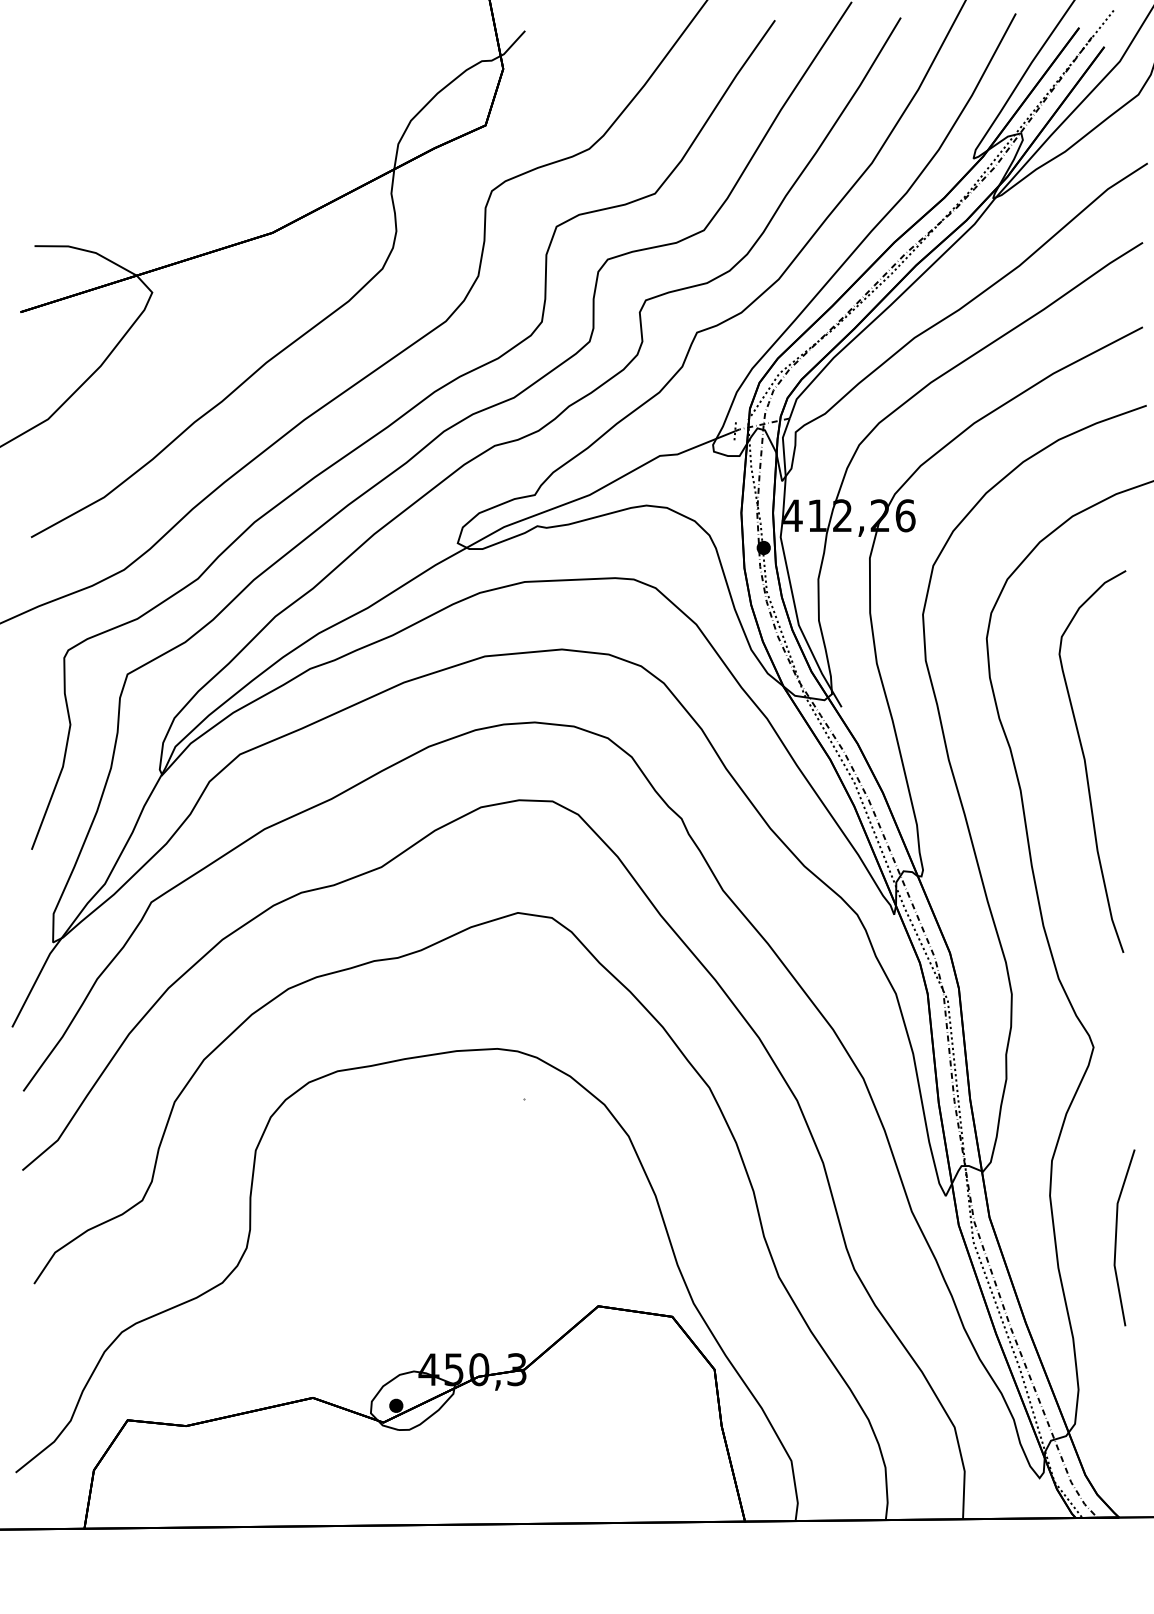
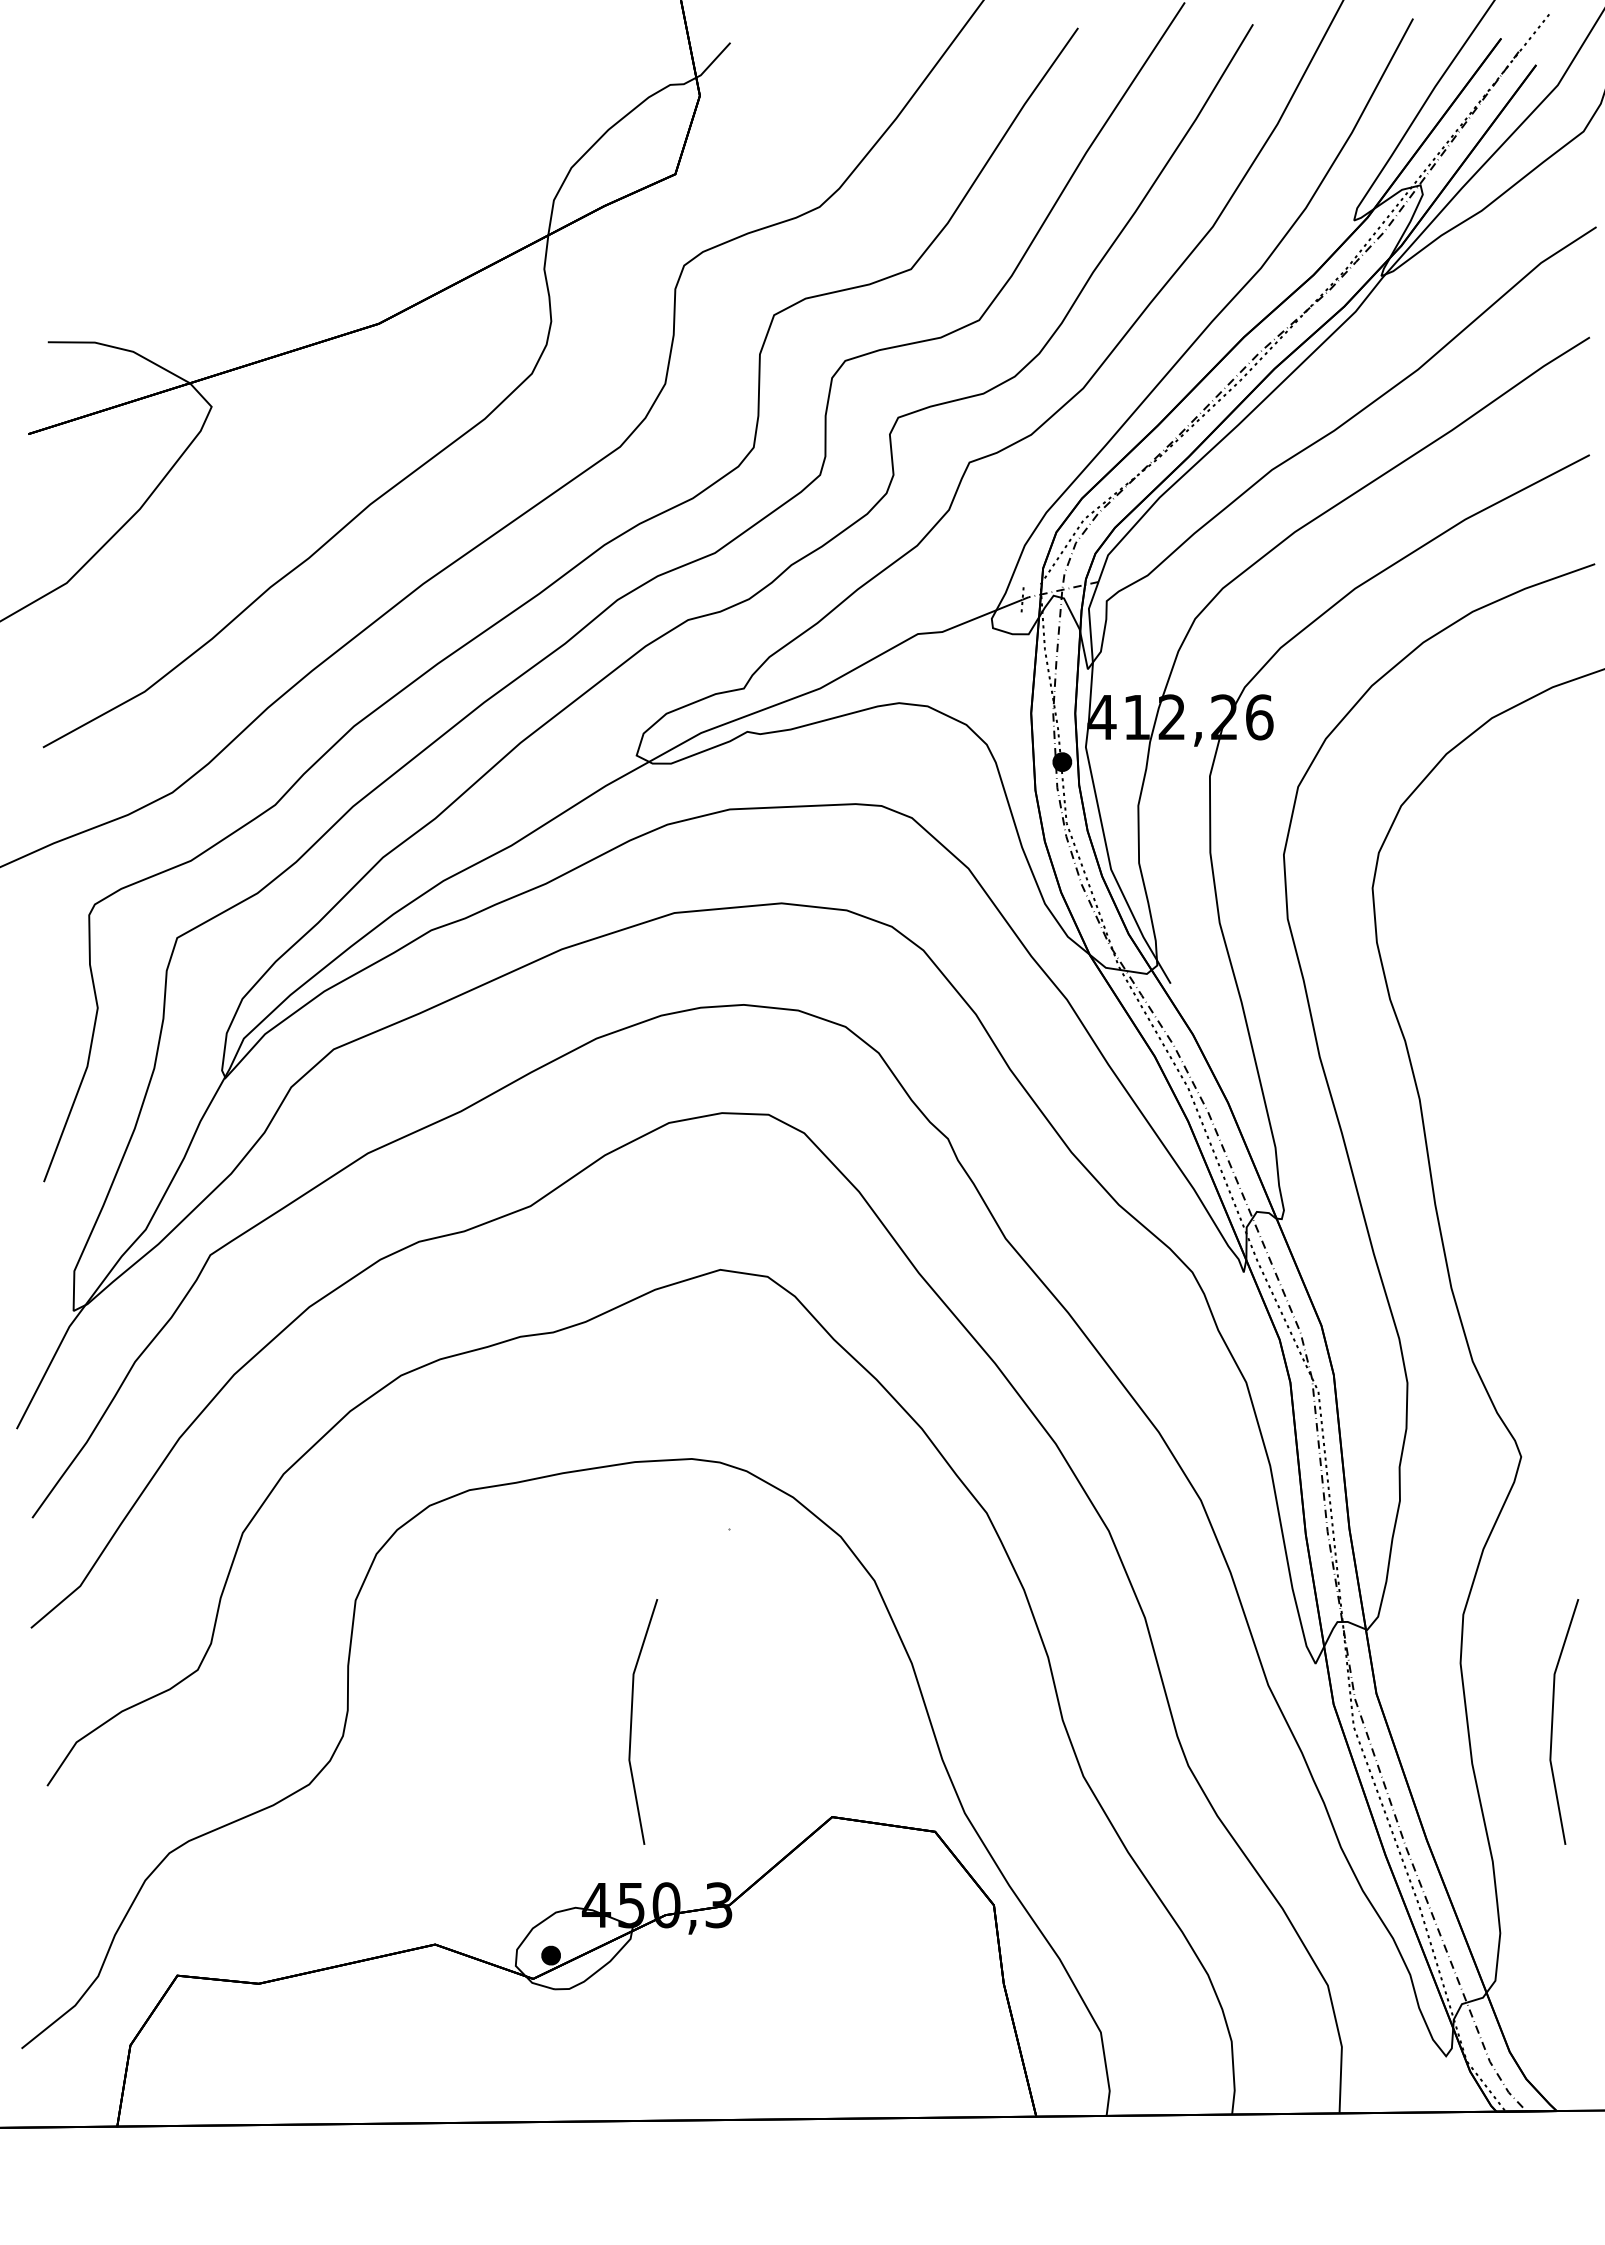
curve: (1085, 761) -> (1510, 1059), removed
line: (454, 1237) -> (632, 1721), added

